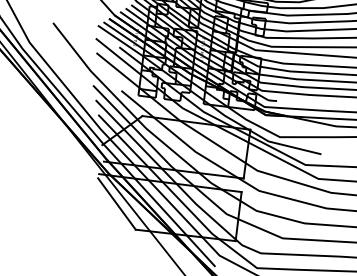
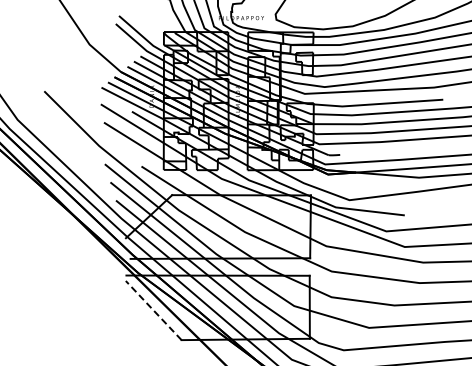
line: (116, 203) -> (153, 310), solid -> dashed

